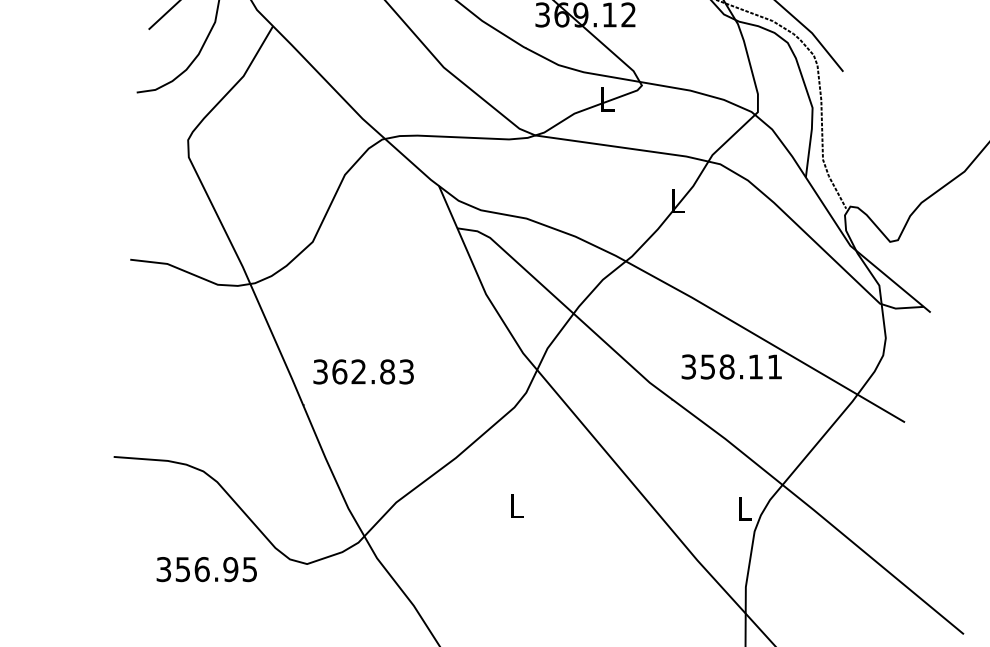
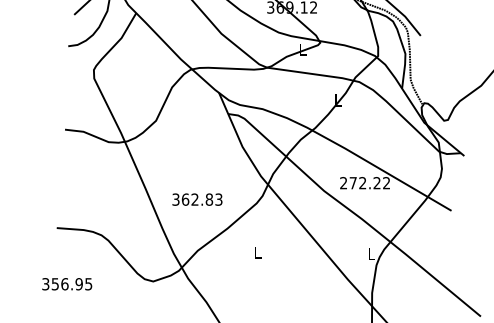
text: (732, 367) -> (365, 183), 358.11 -> 272.22
text: (363, 371) -> (197, 199), moved
text: (207, 570) -> (67, 284), moved

